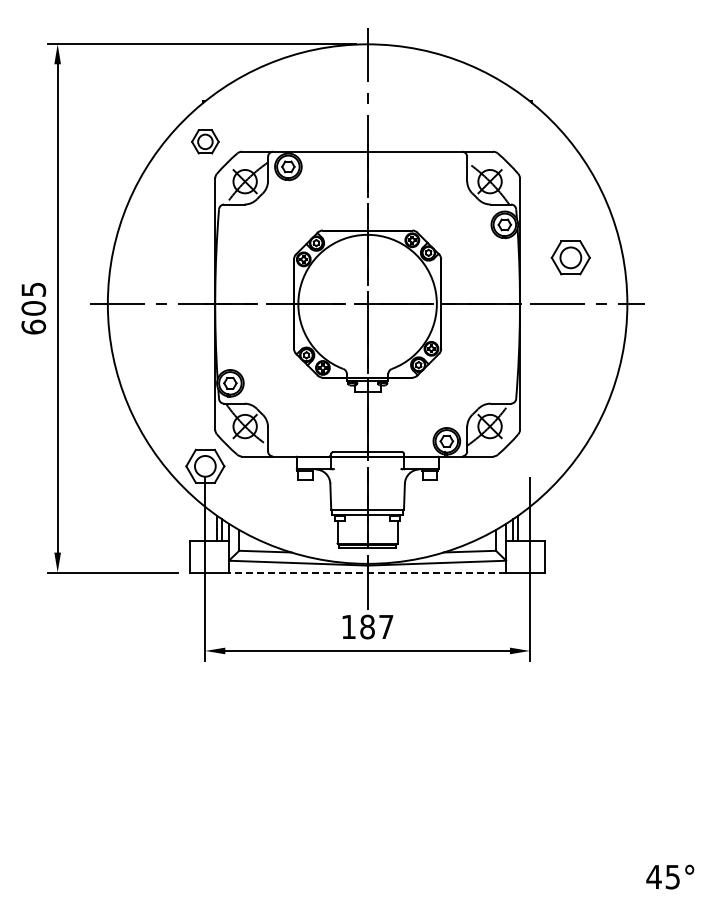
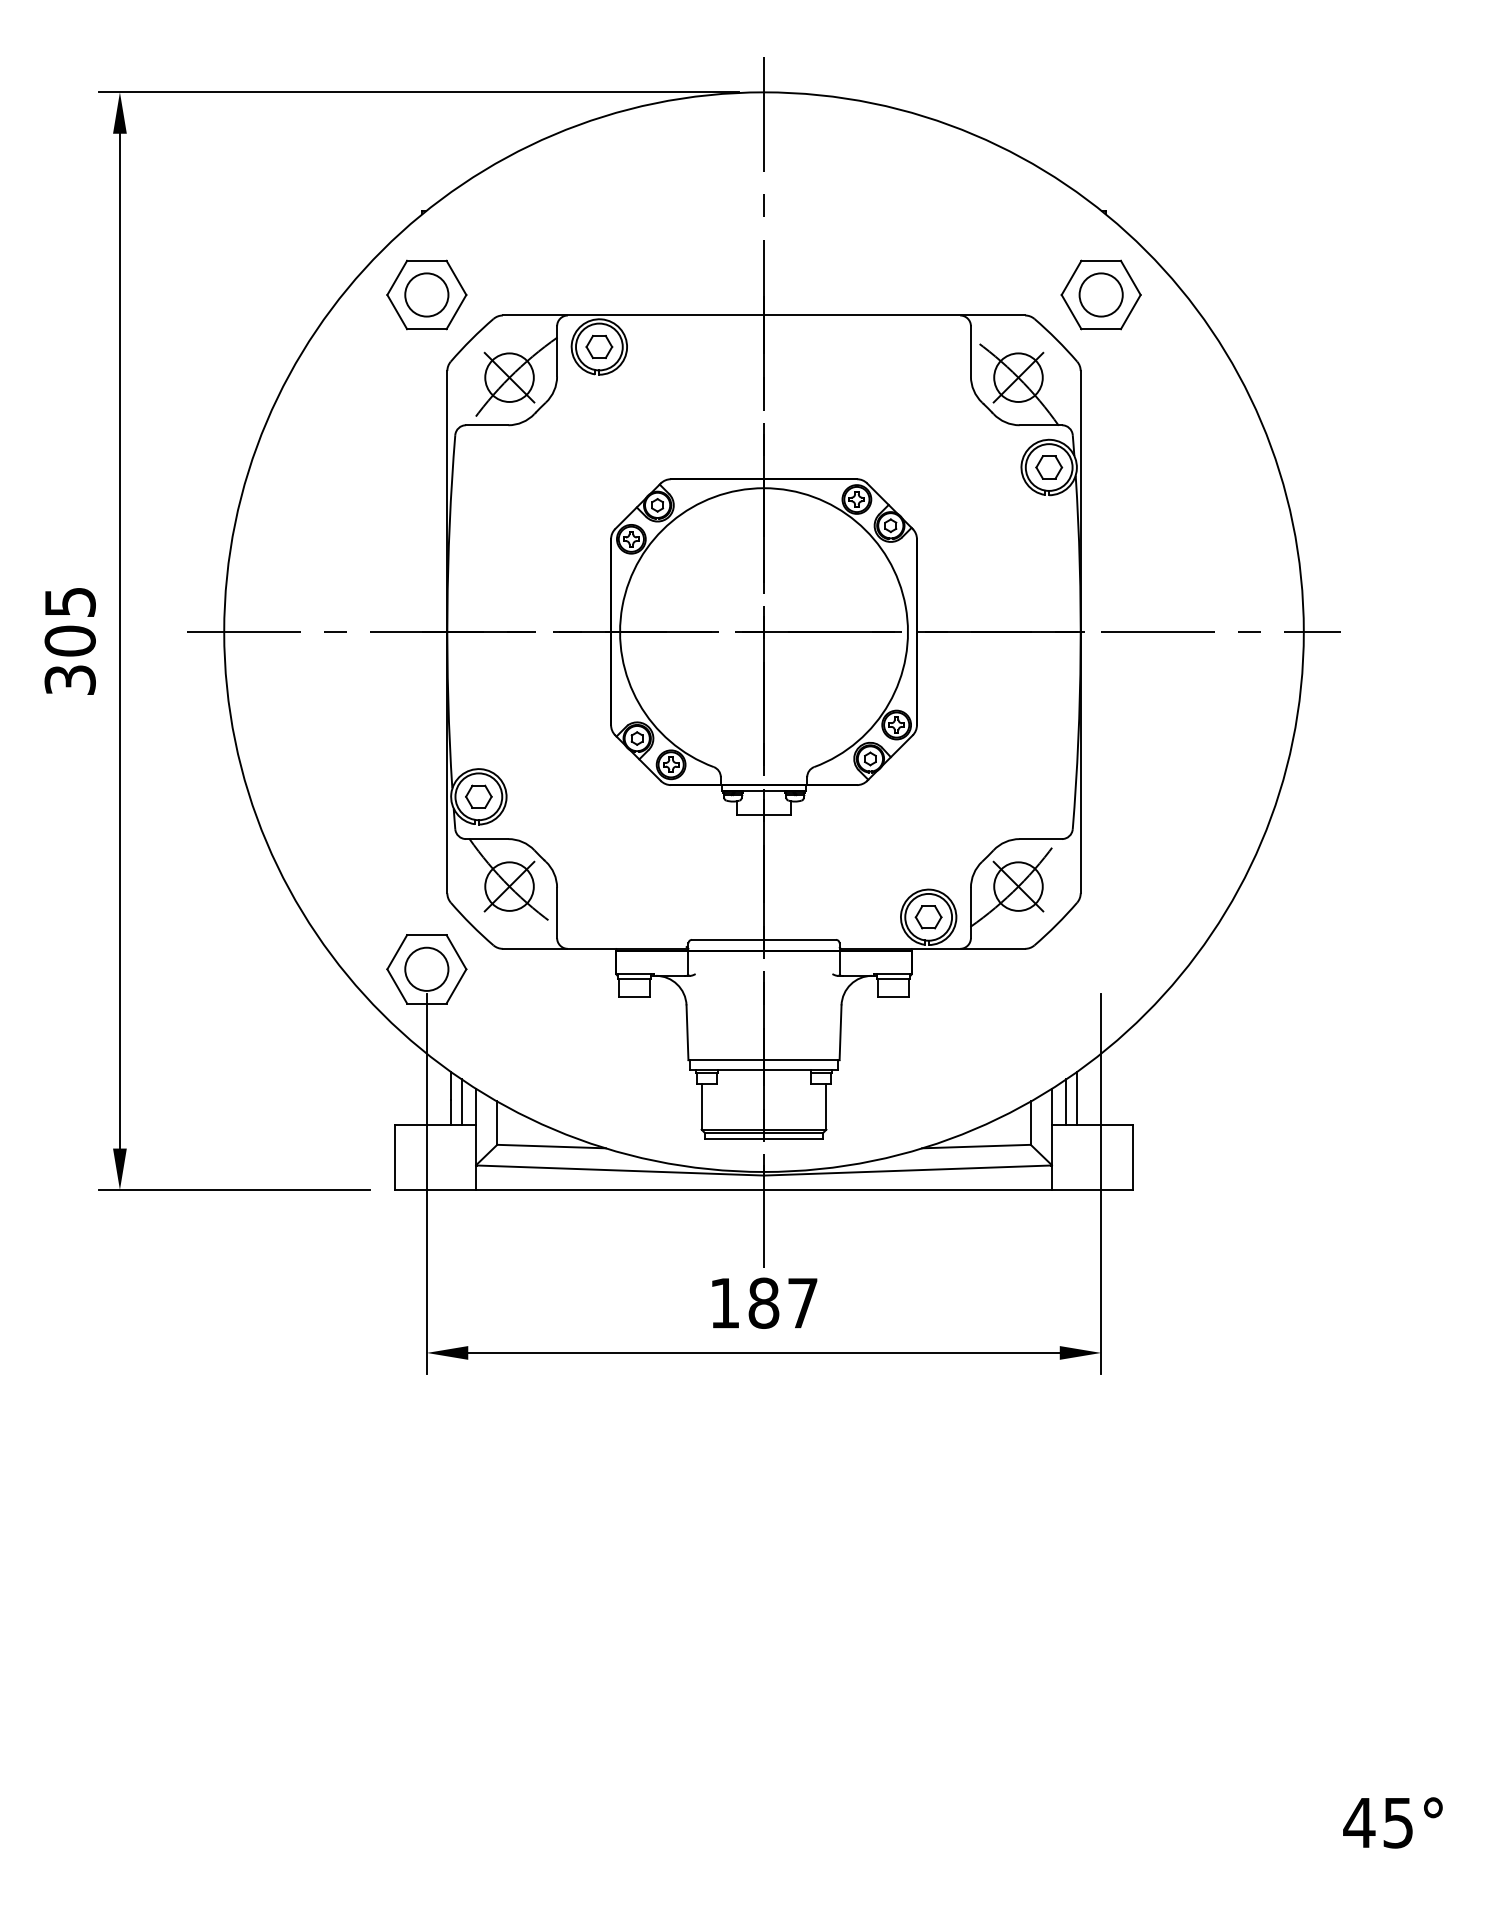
part: (205, 141) -> (427, 294), size x1.43
part: (570, 257) -> (1100, 294), moved
text: (33, 326) -> (69, 678), 605 -> 305
line: (367, 572) -> (763, 1189), dashed -> solid

